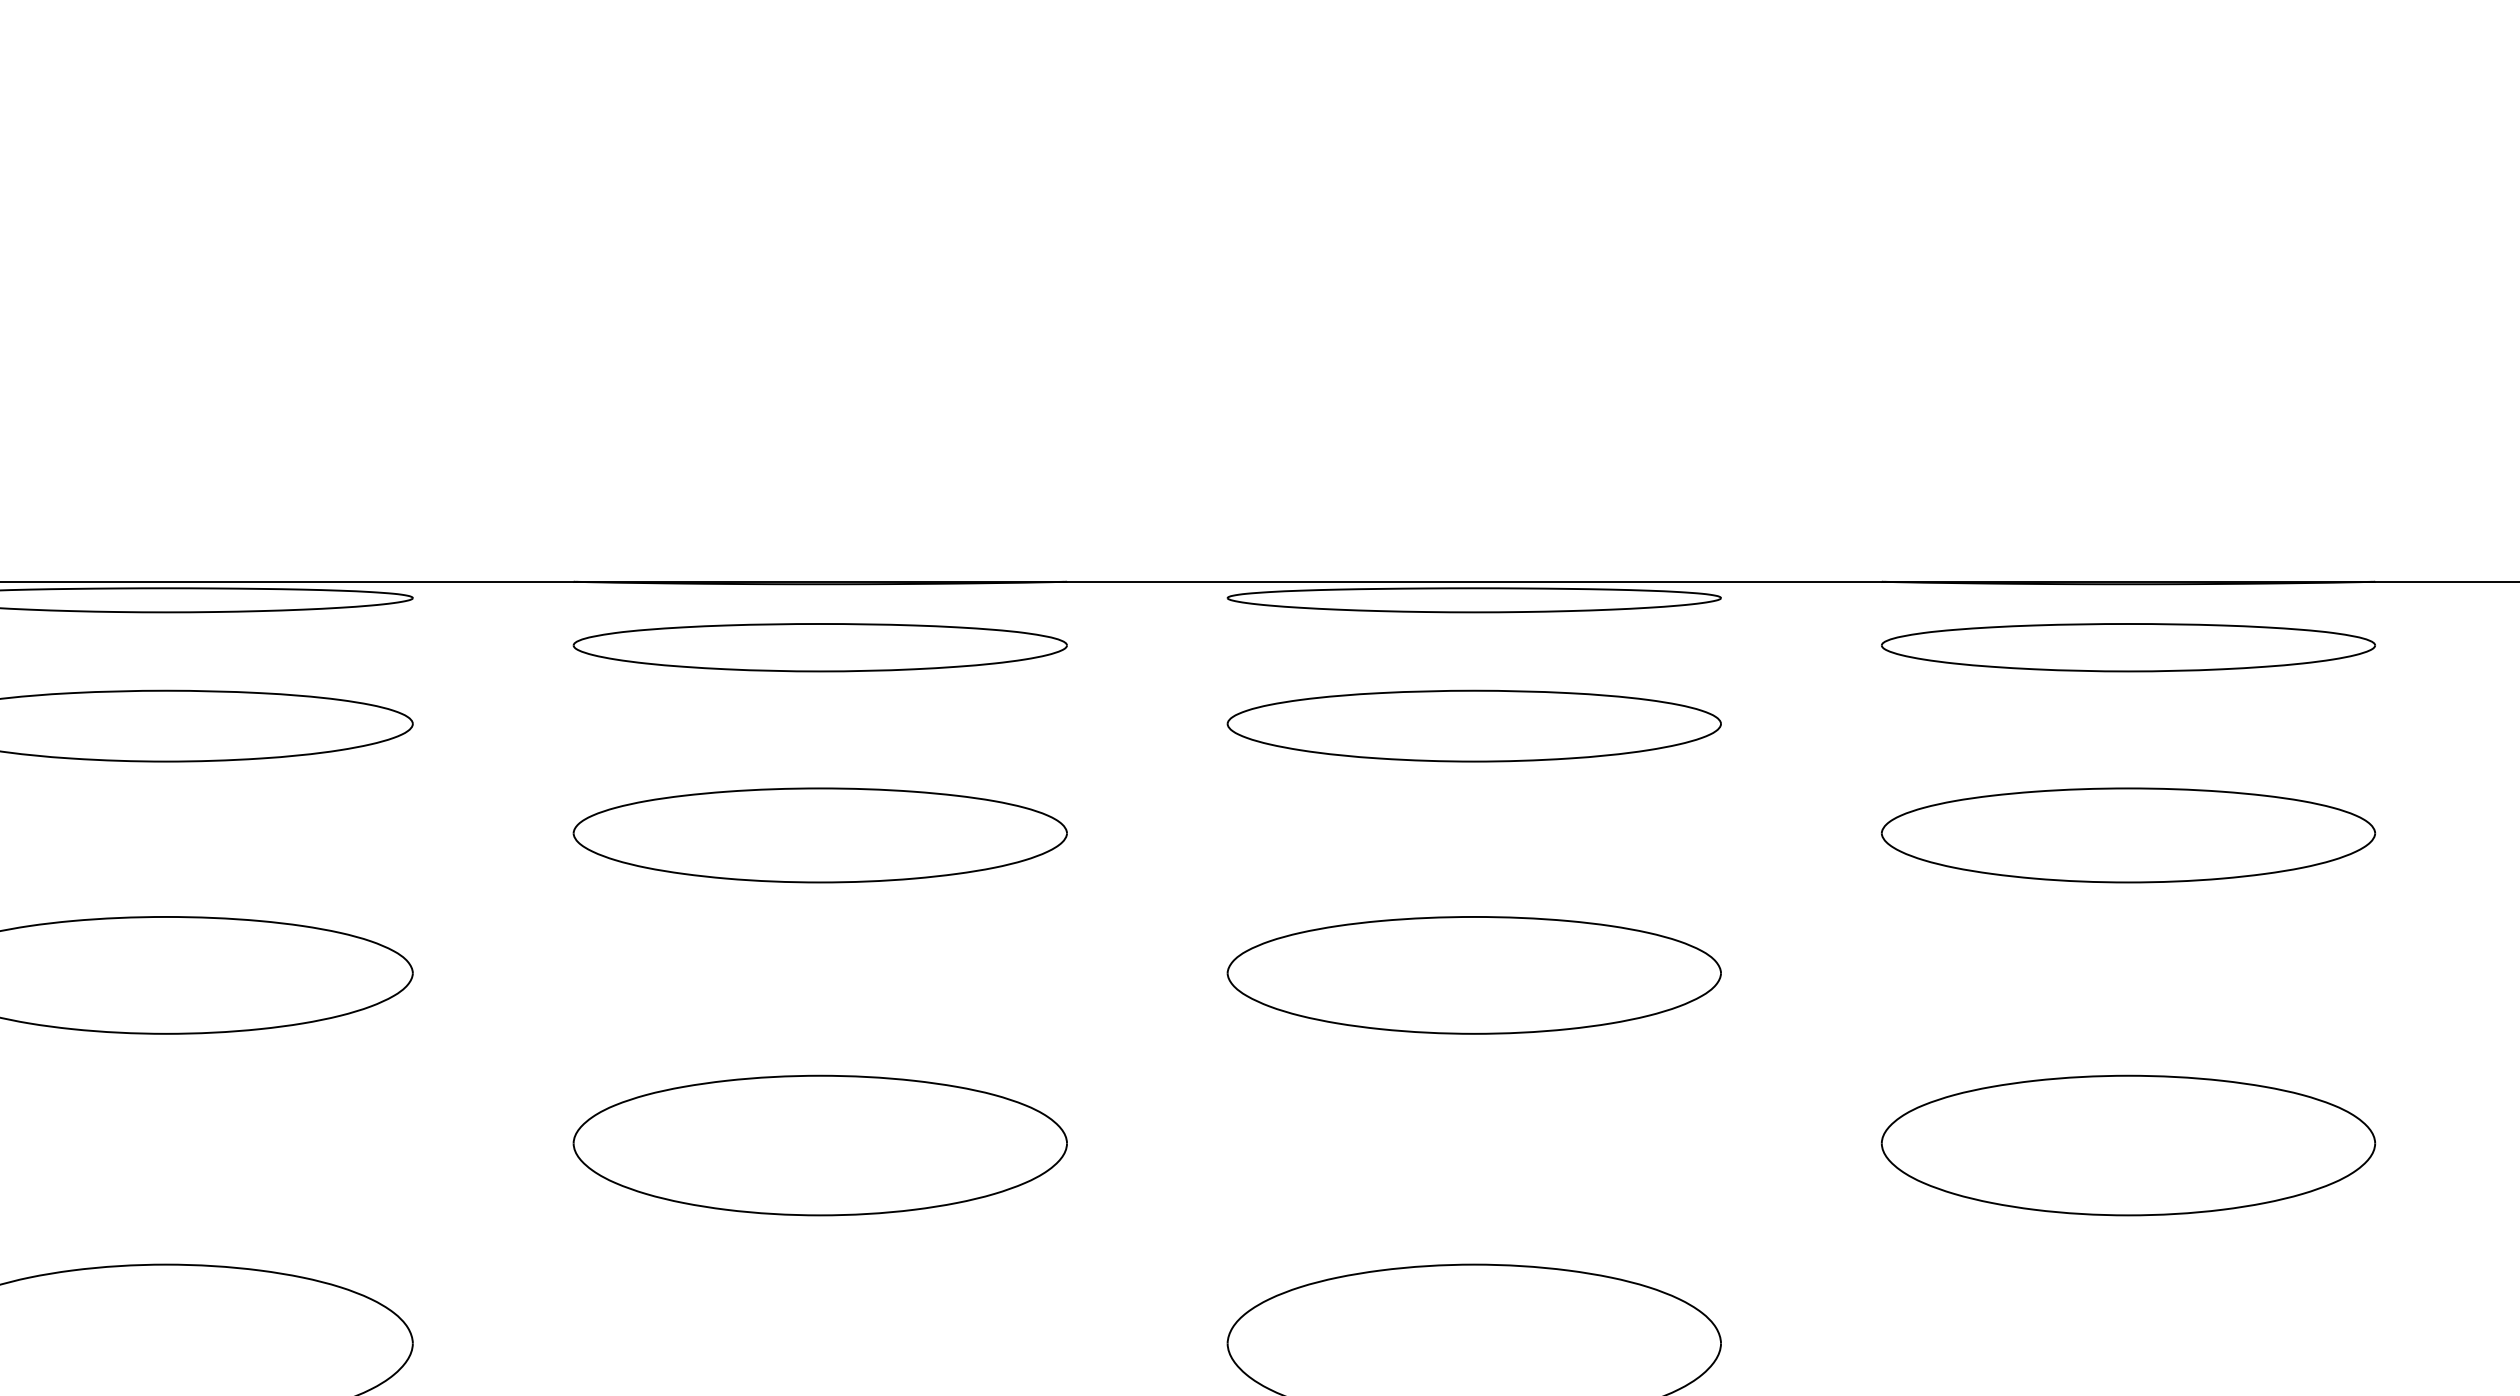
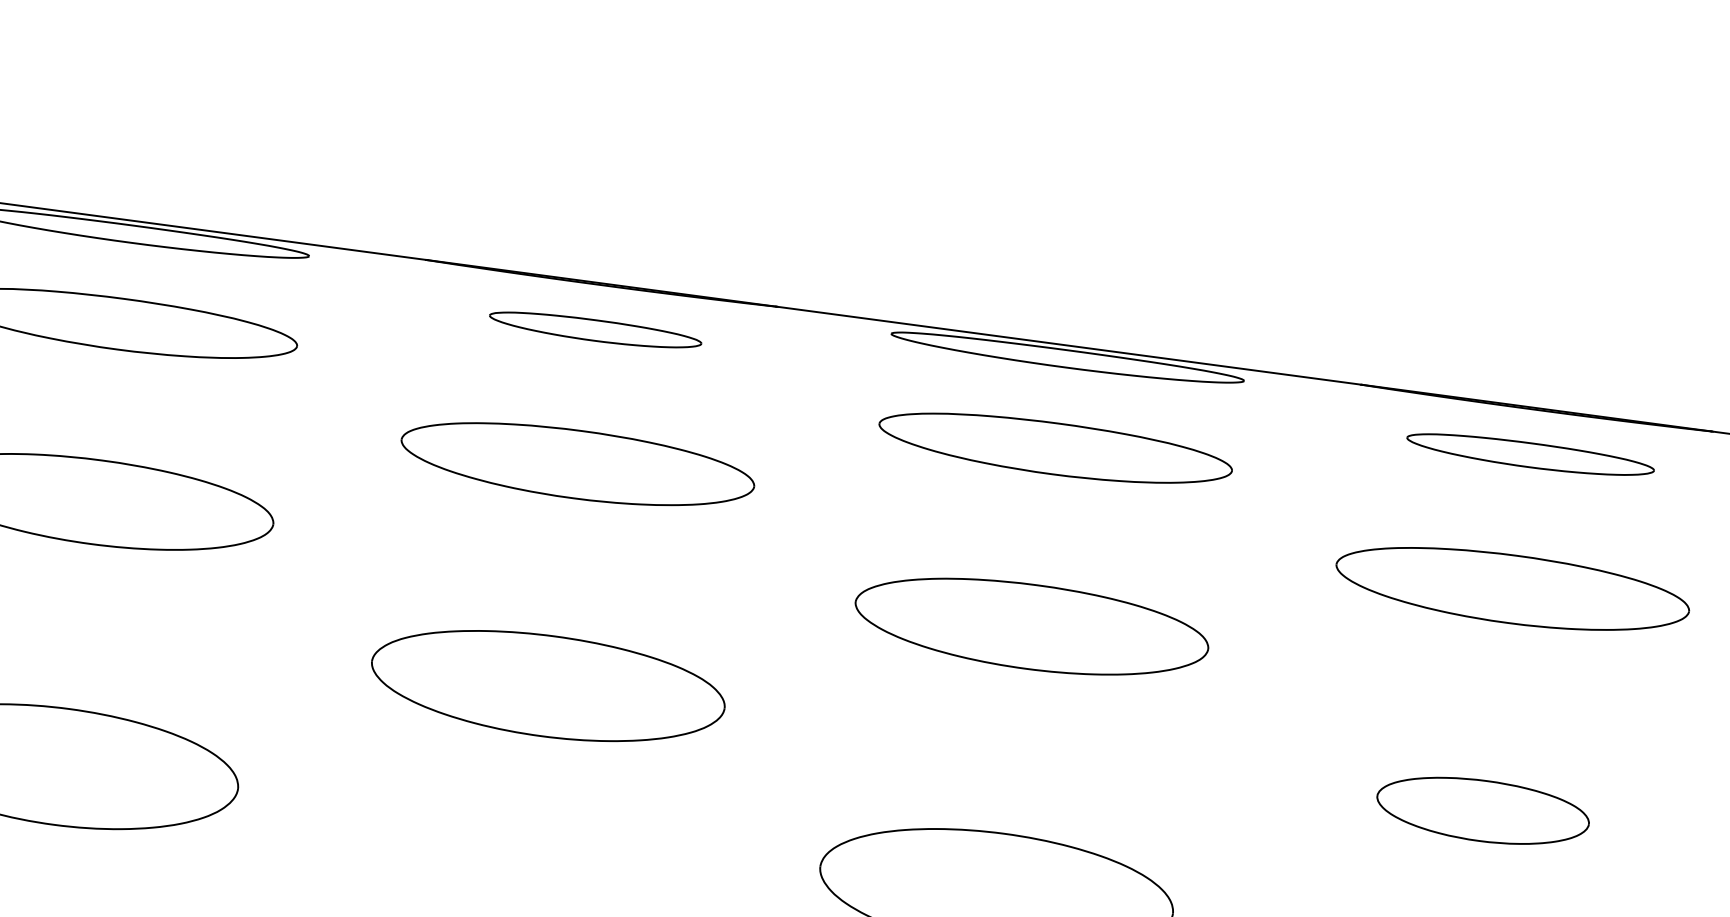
part: (819, 647) -> (595, 330), size x0.6
part: (2128, 647) -> (1530, 455), size x0.7
part: (2128, 1145) -> (1483, 810), size x0.6

